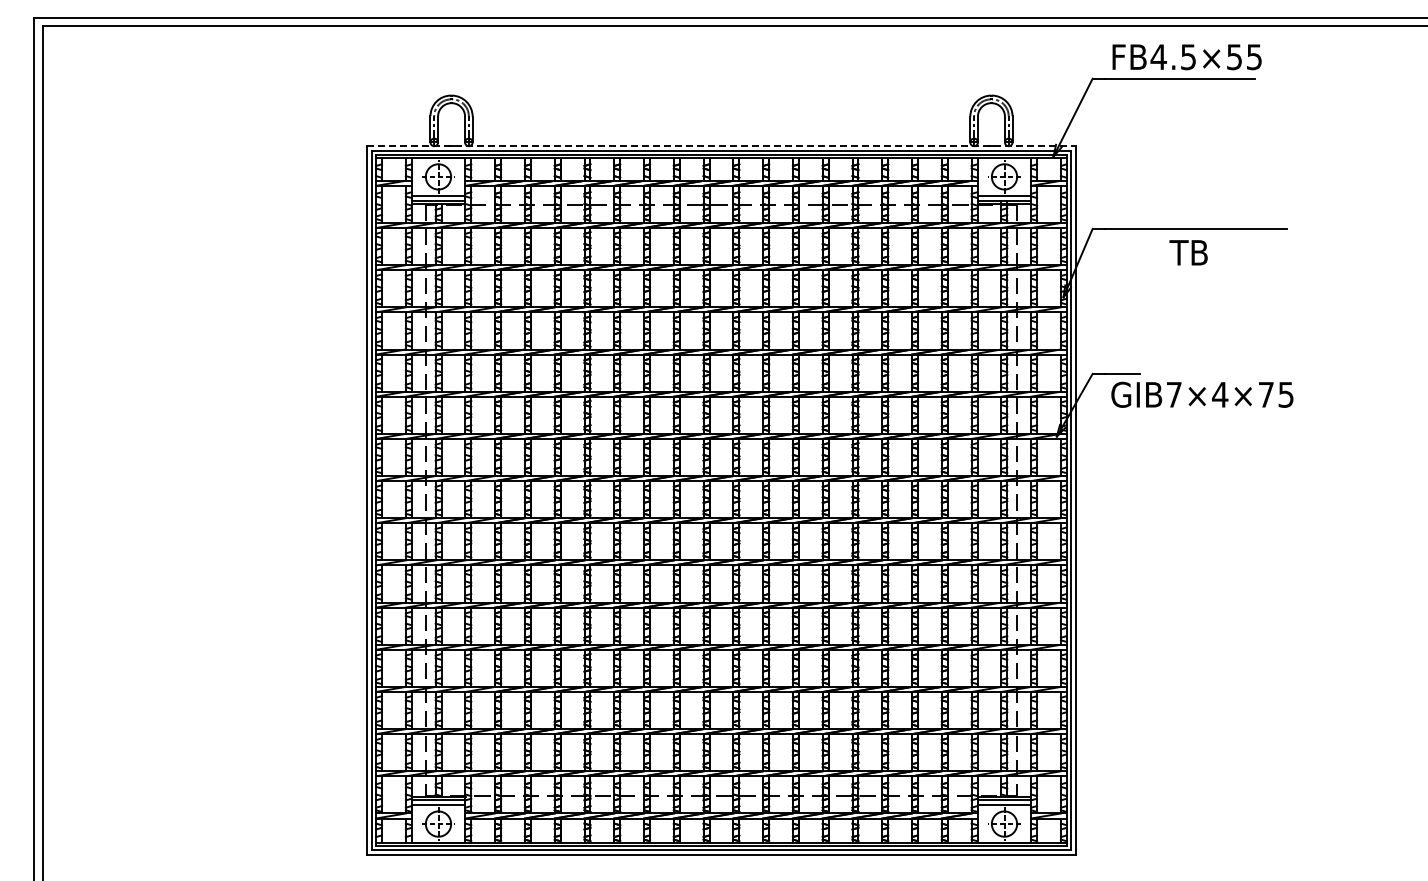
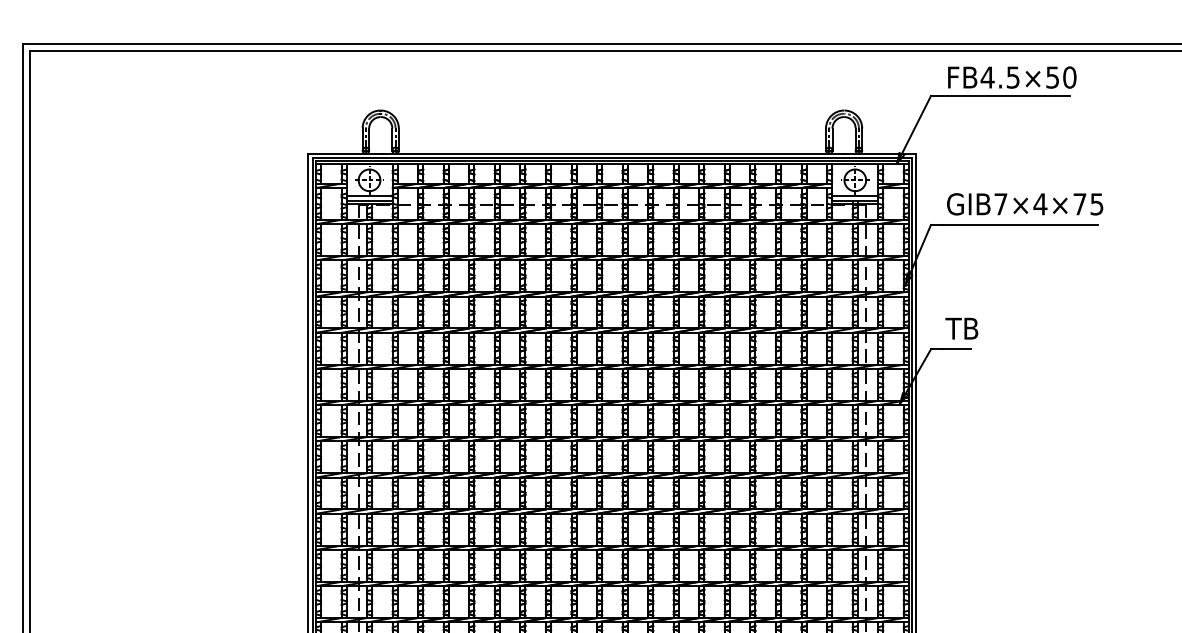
text: (1254, 57) -> (1069, 77), FB4.5×55 -> FB4.5×50
line: (722, 146) -> (613, 154), dashed -> solid
text: (1188, 252) -> (961, 328), moved
text: (1202, 394) -> (1025, 204), moved

